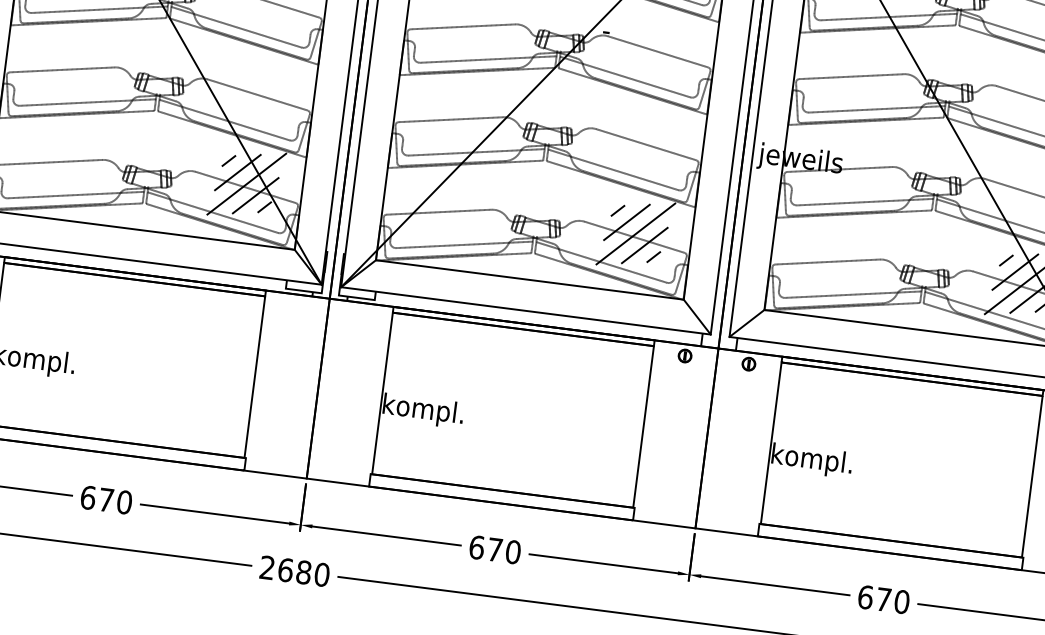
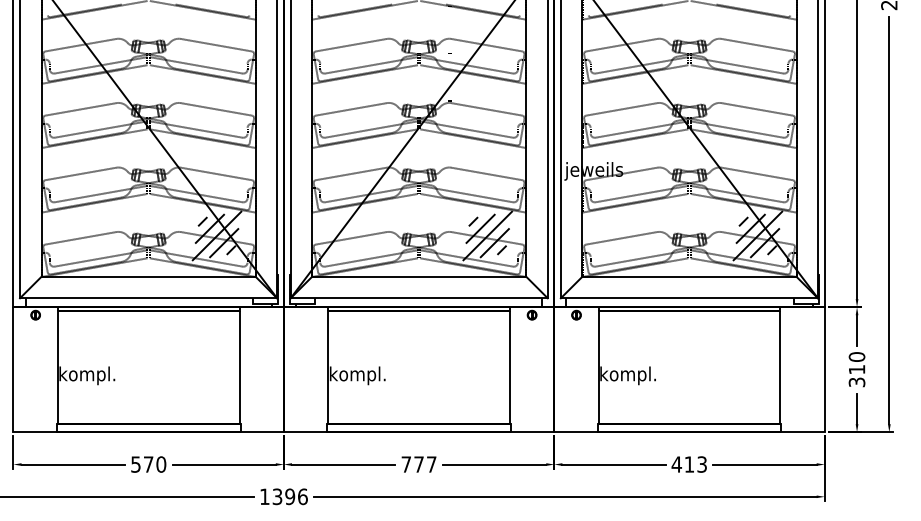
text: (88, 497) -> (136, 464), 670 -> 570
text: (494, 549) -> (418, 464), 670 -> 777
text: (294, 570) -> (283, 496), 2680 -> 1396
text: (883, 599) -> (689, 464), 670 -> 413

